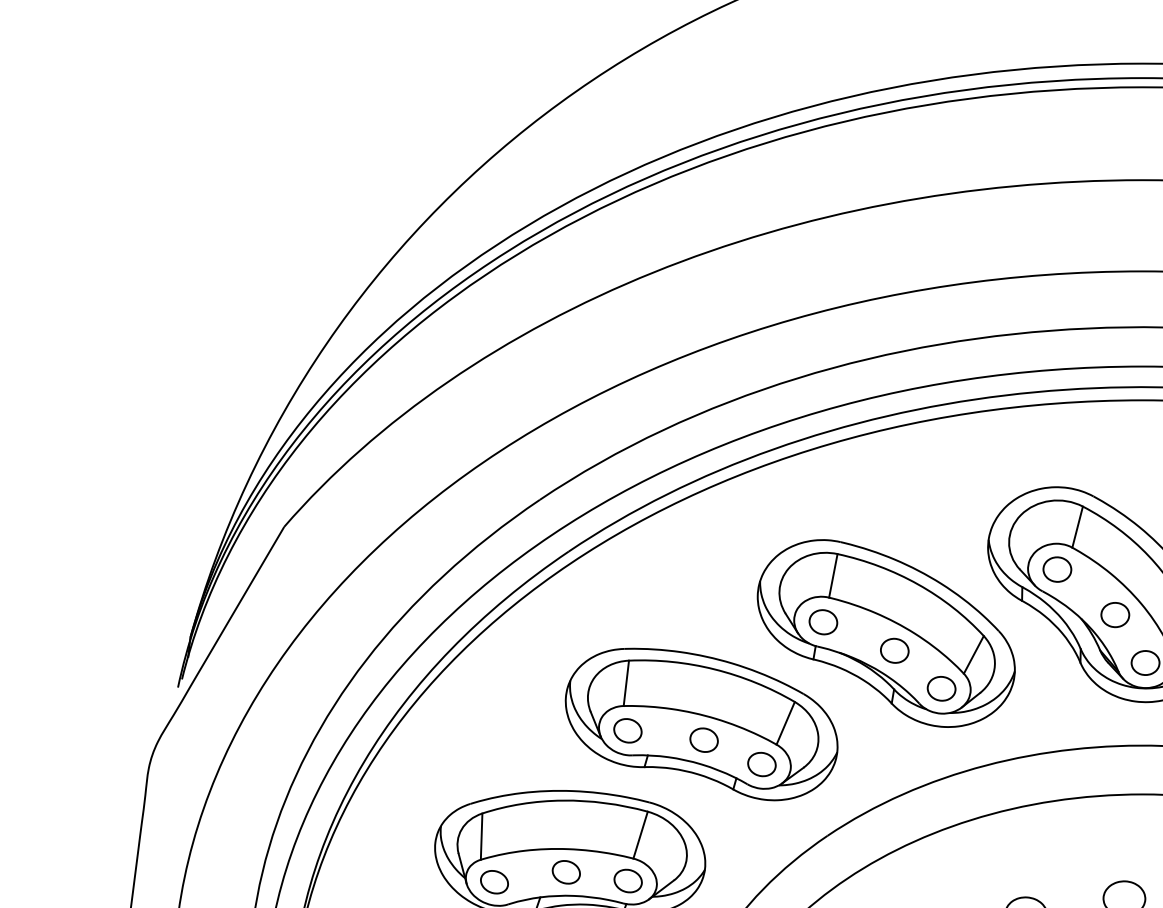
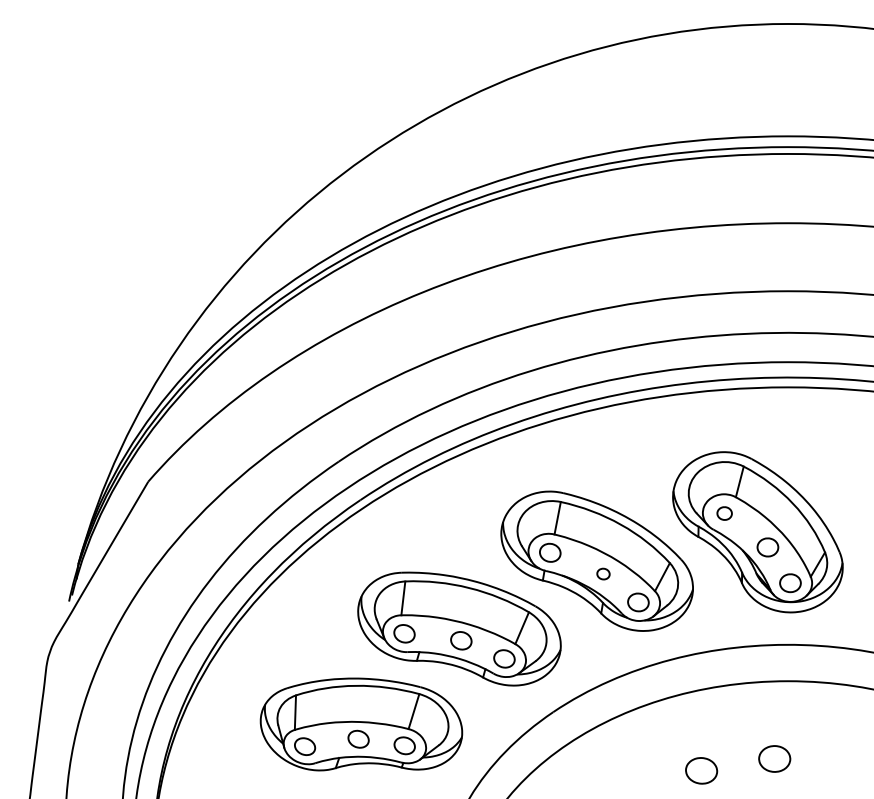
part: (1057, 569) -> (724, 513), size x0.7
part: (894, 649) -> (603, 573), size x0.6

